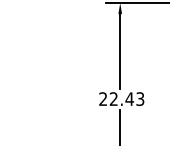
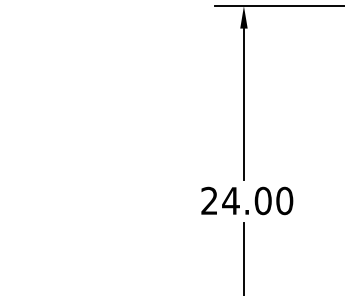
text: (126, 98) -> (256, 199), 22.43 -> 24.00

